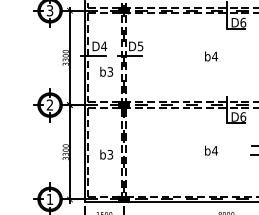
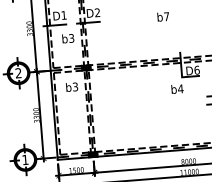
text: (104, 46) -> (64, 15), D4 -> D1
text: (140, 46) -> (97, 12), D5 -> D2
text: (215, 56) -> (167, 16), b4 -> b7
text: (211, 150) -> (177, 88), moved
text: (106, 154) -> (71, 87), moved

